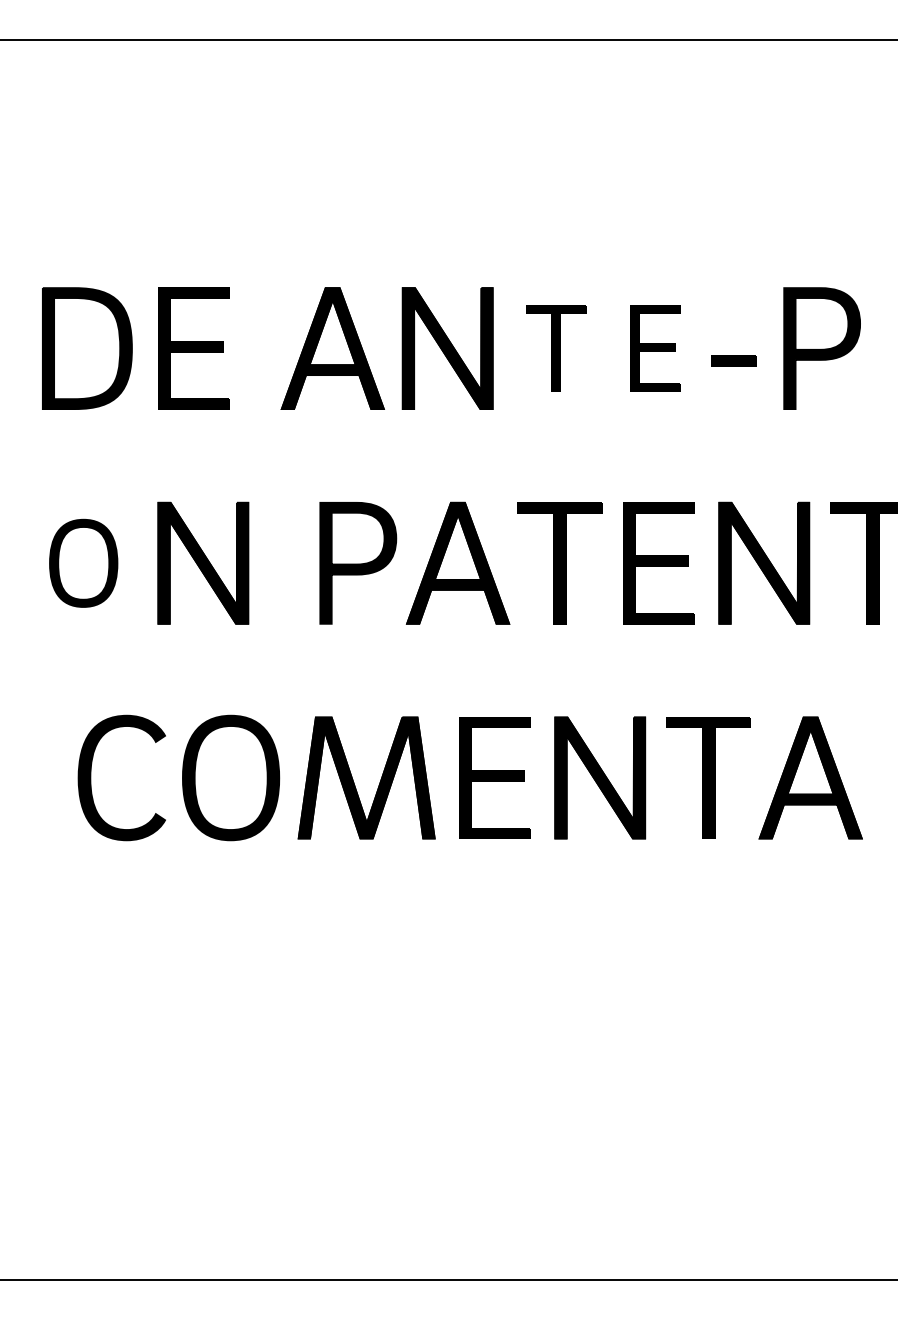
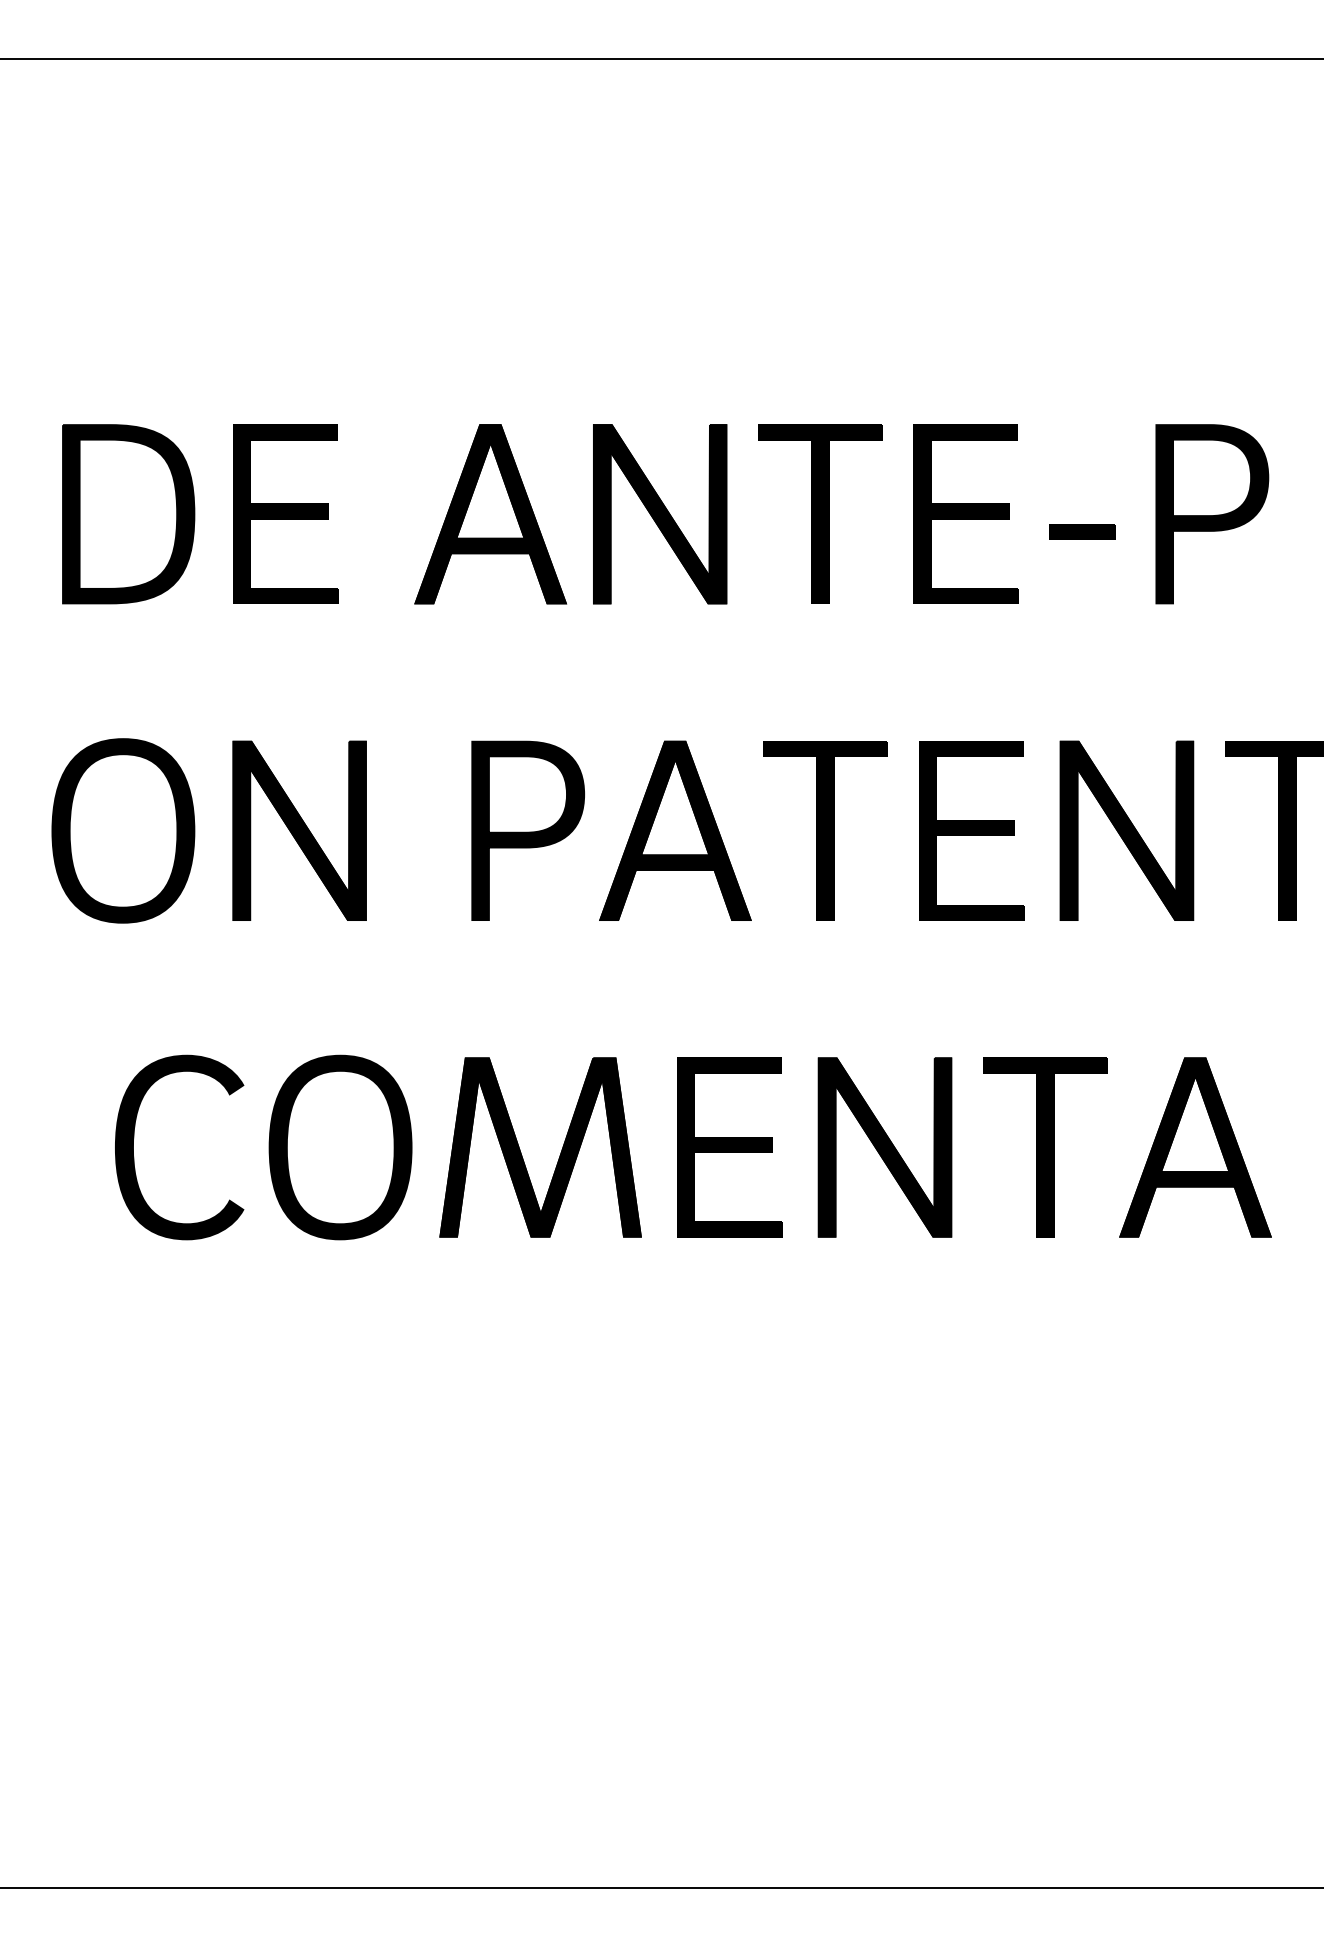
part: (556, 348) -> (820, 514), size x1.43
part: (655, 348) -> (966, 514), size x1.43
part: (83, 563) -> (122, 831), size x1.43

